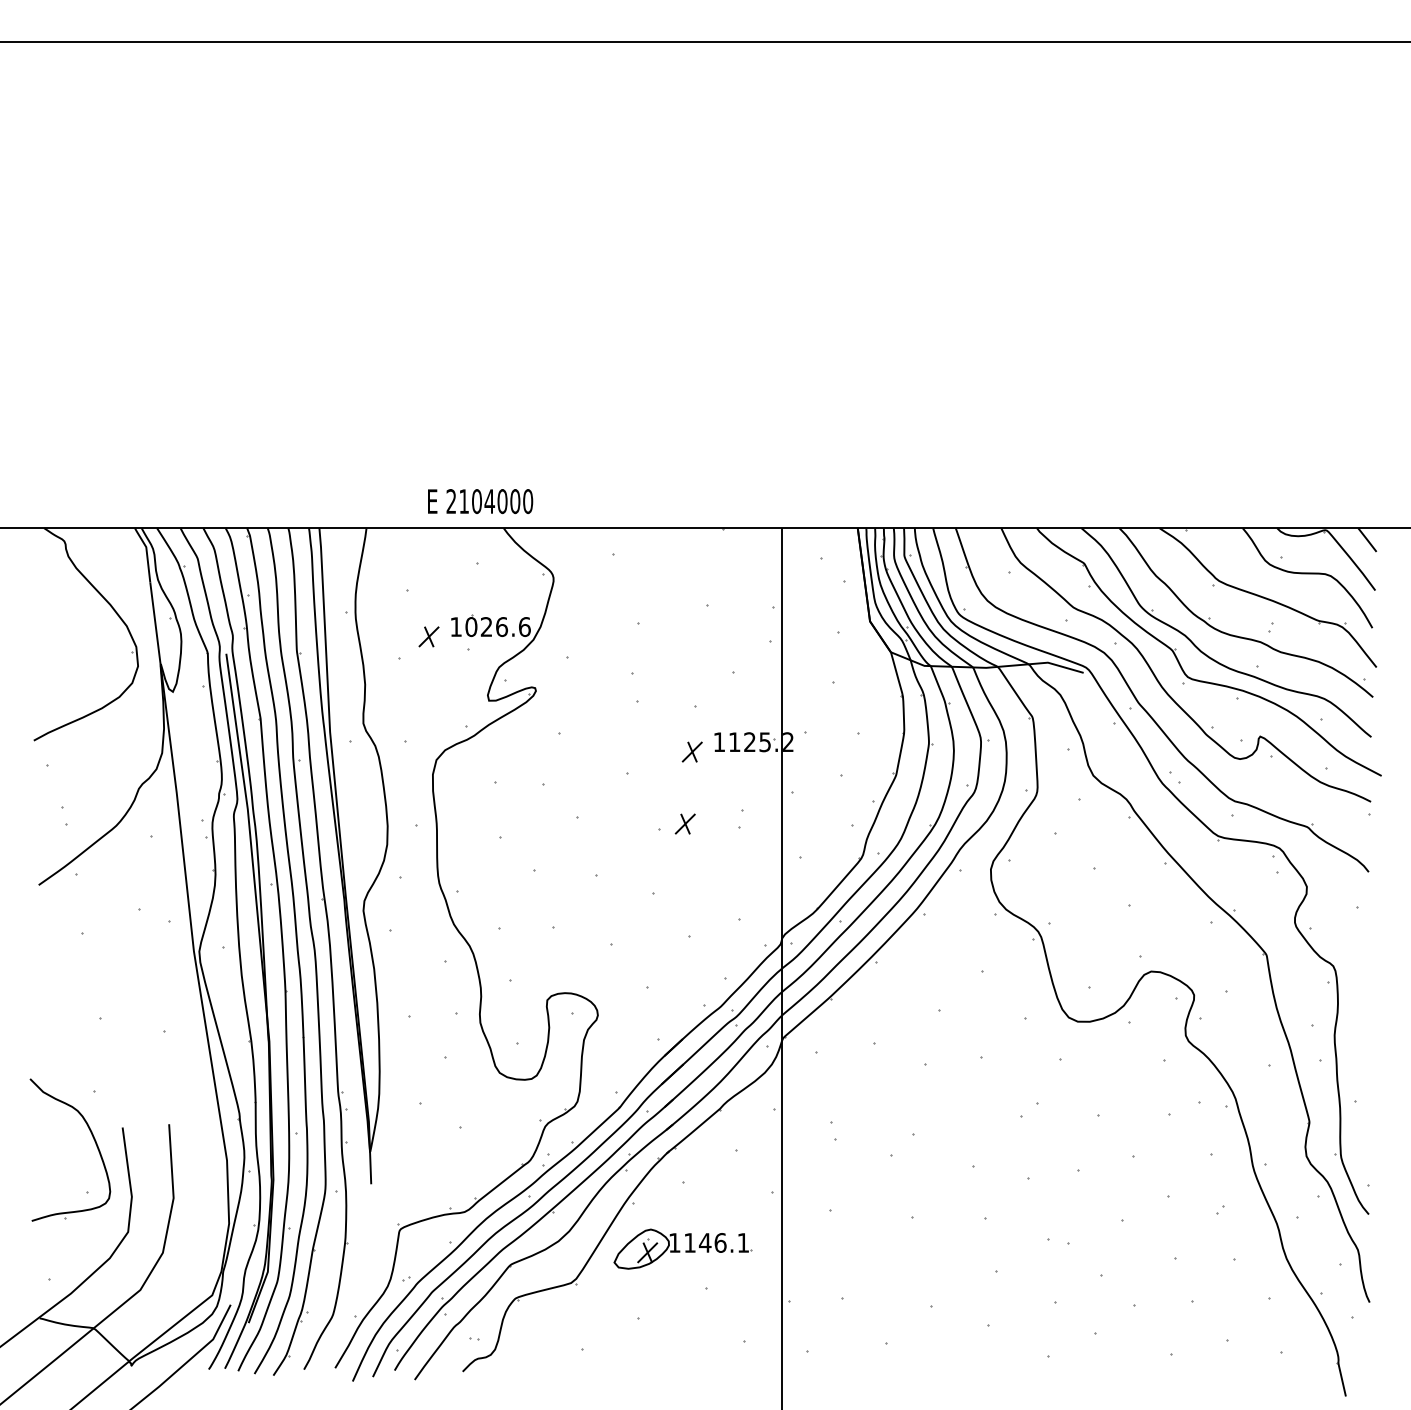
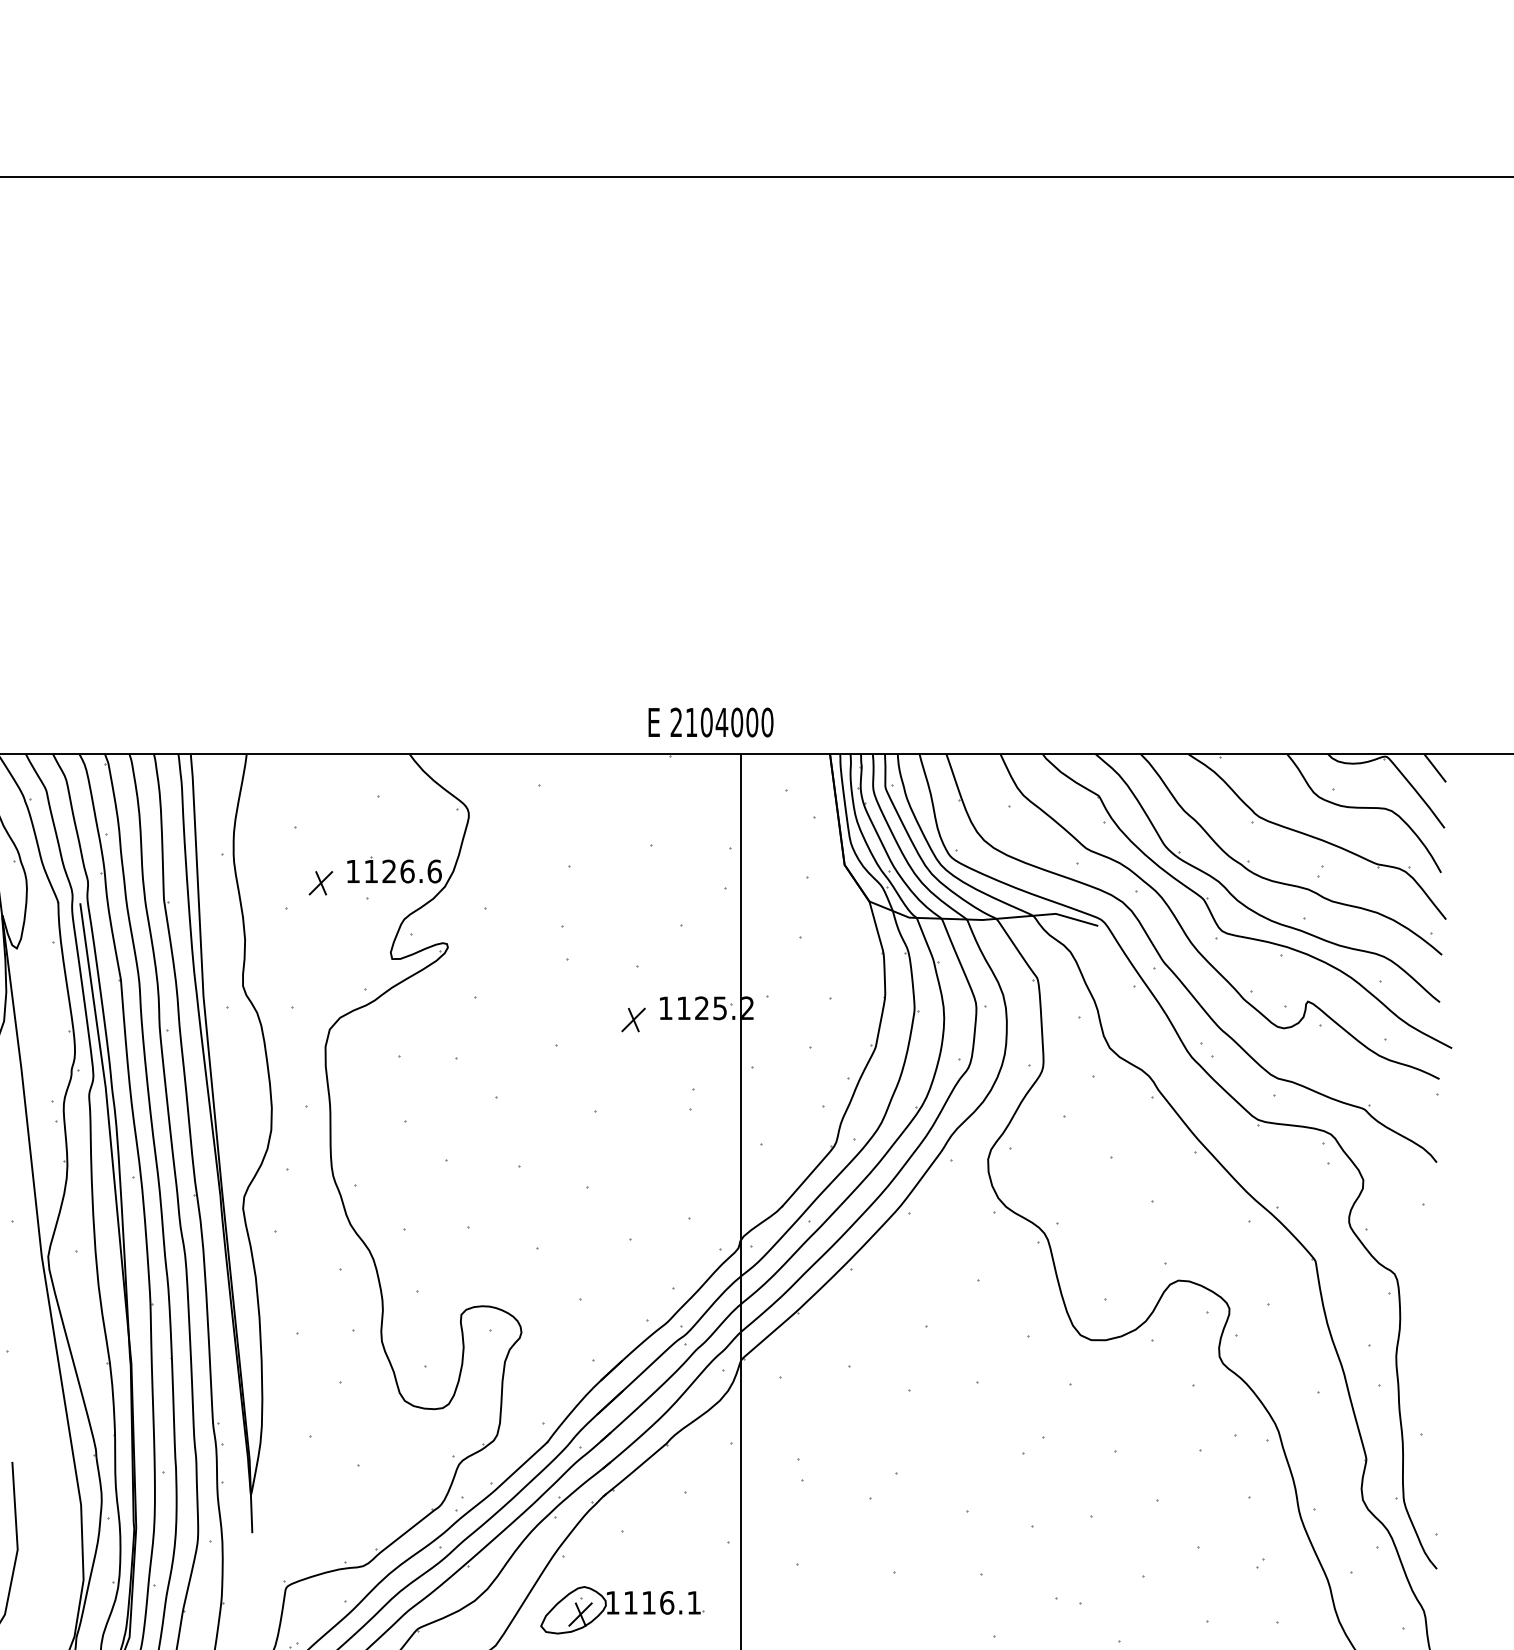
text: (480, 501) -> (710, 722), moved
text: (471, 627) -> (371, 872), 1026.6 -> 1126.6
part: (684, 823) -> (624, 1104), removed
text: (705, 1242) -> (649, 1602), 1146.1 -> 1116.1

